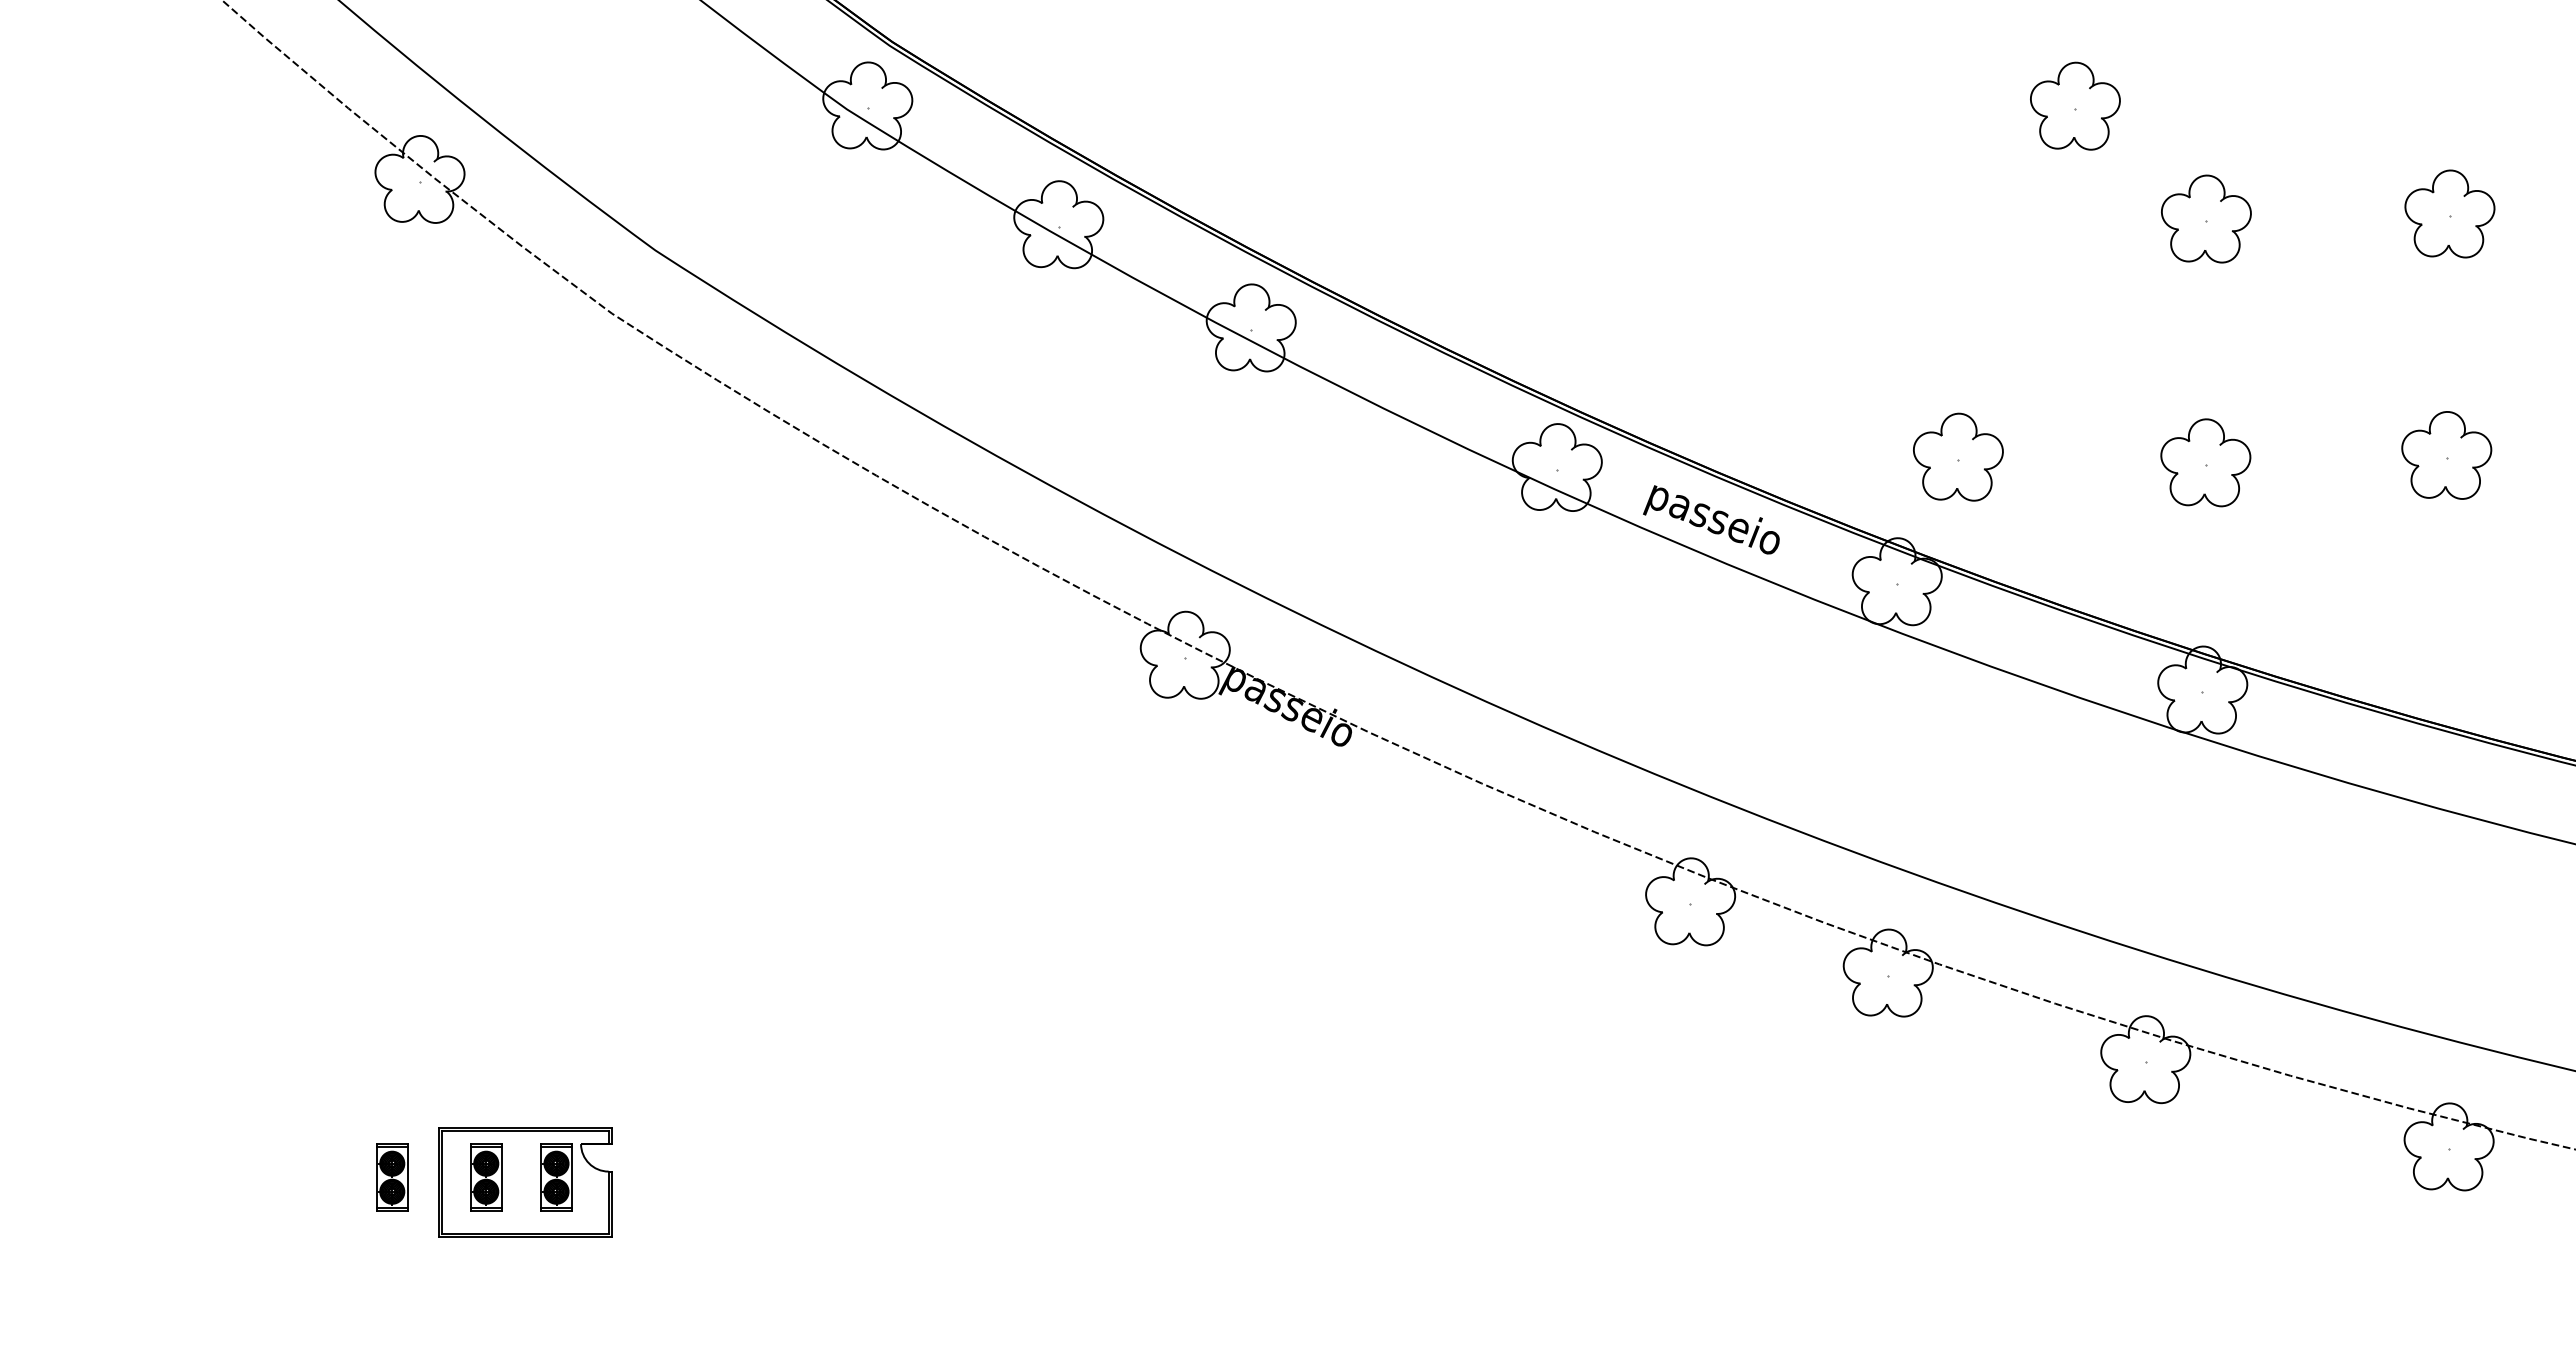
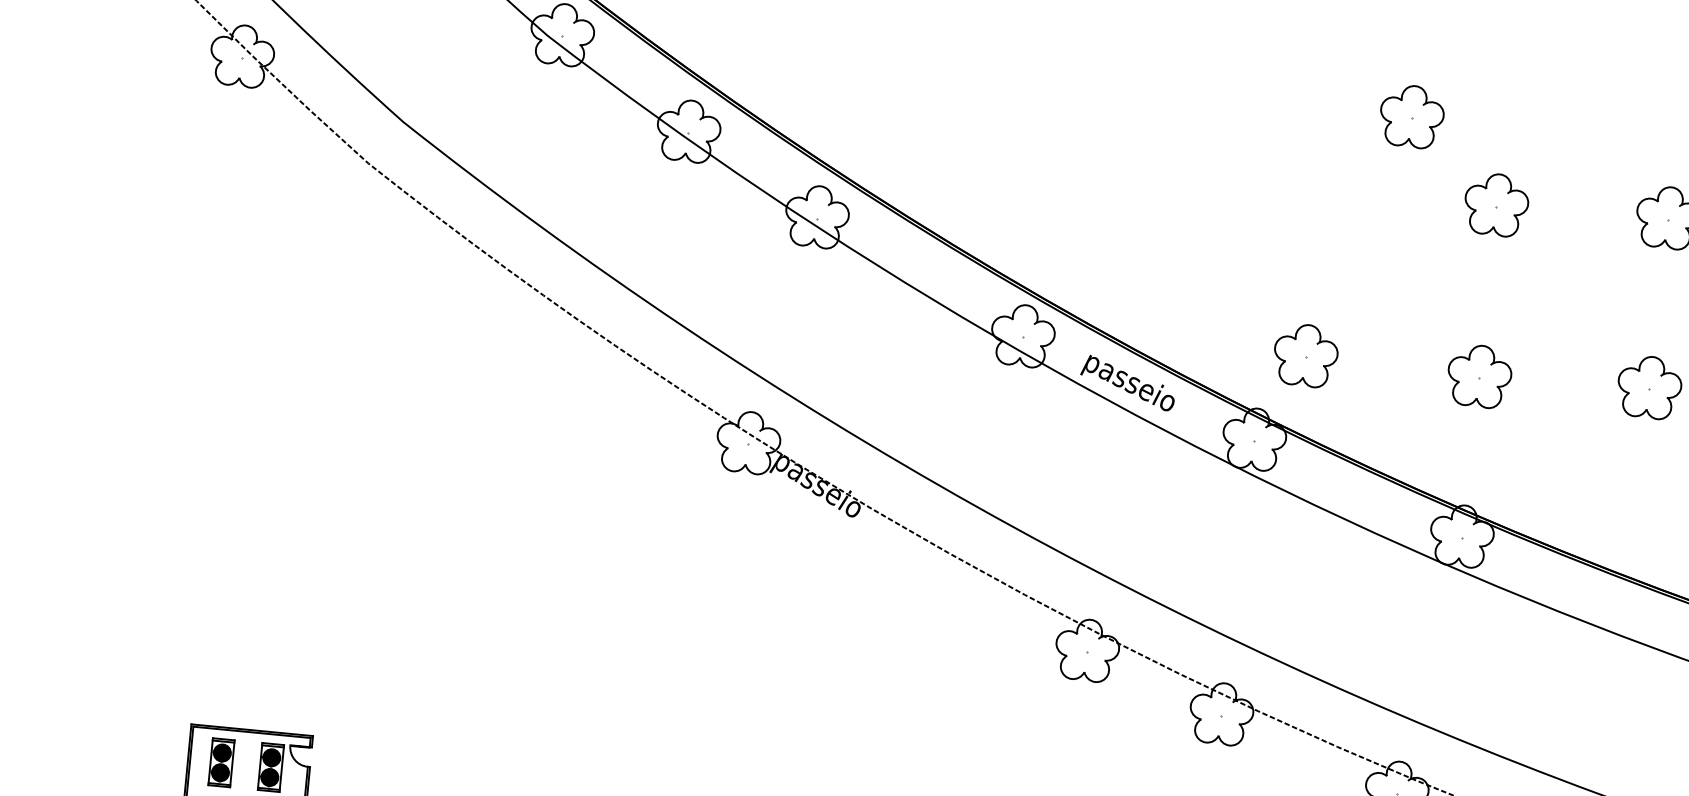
part: (392, 1177) -> (155, 756), removed

